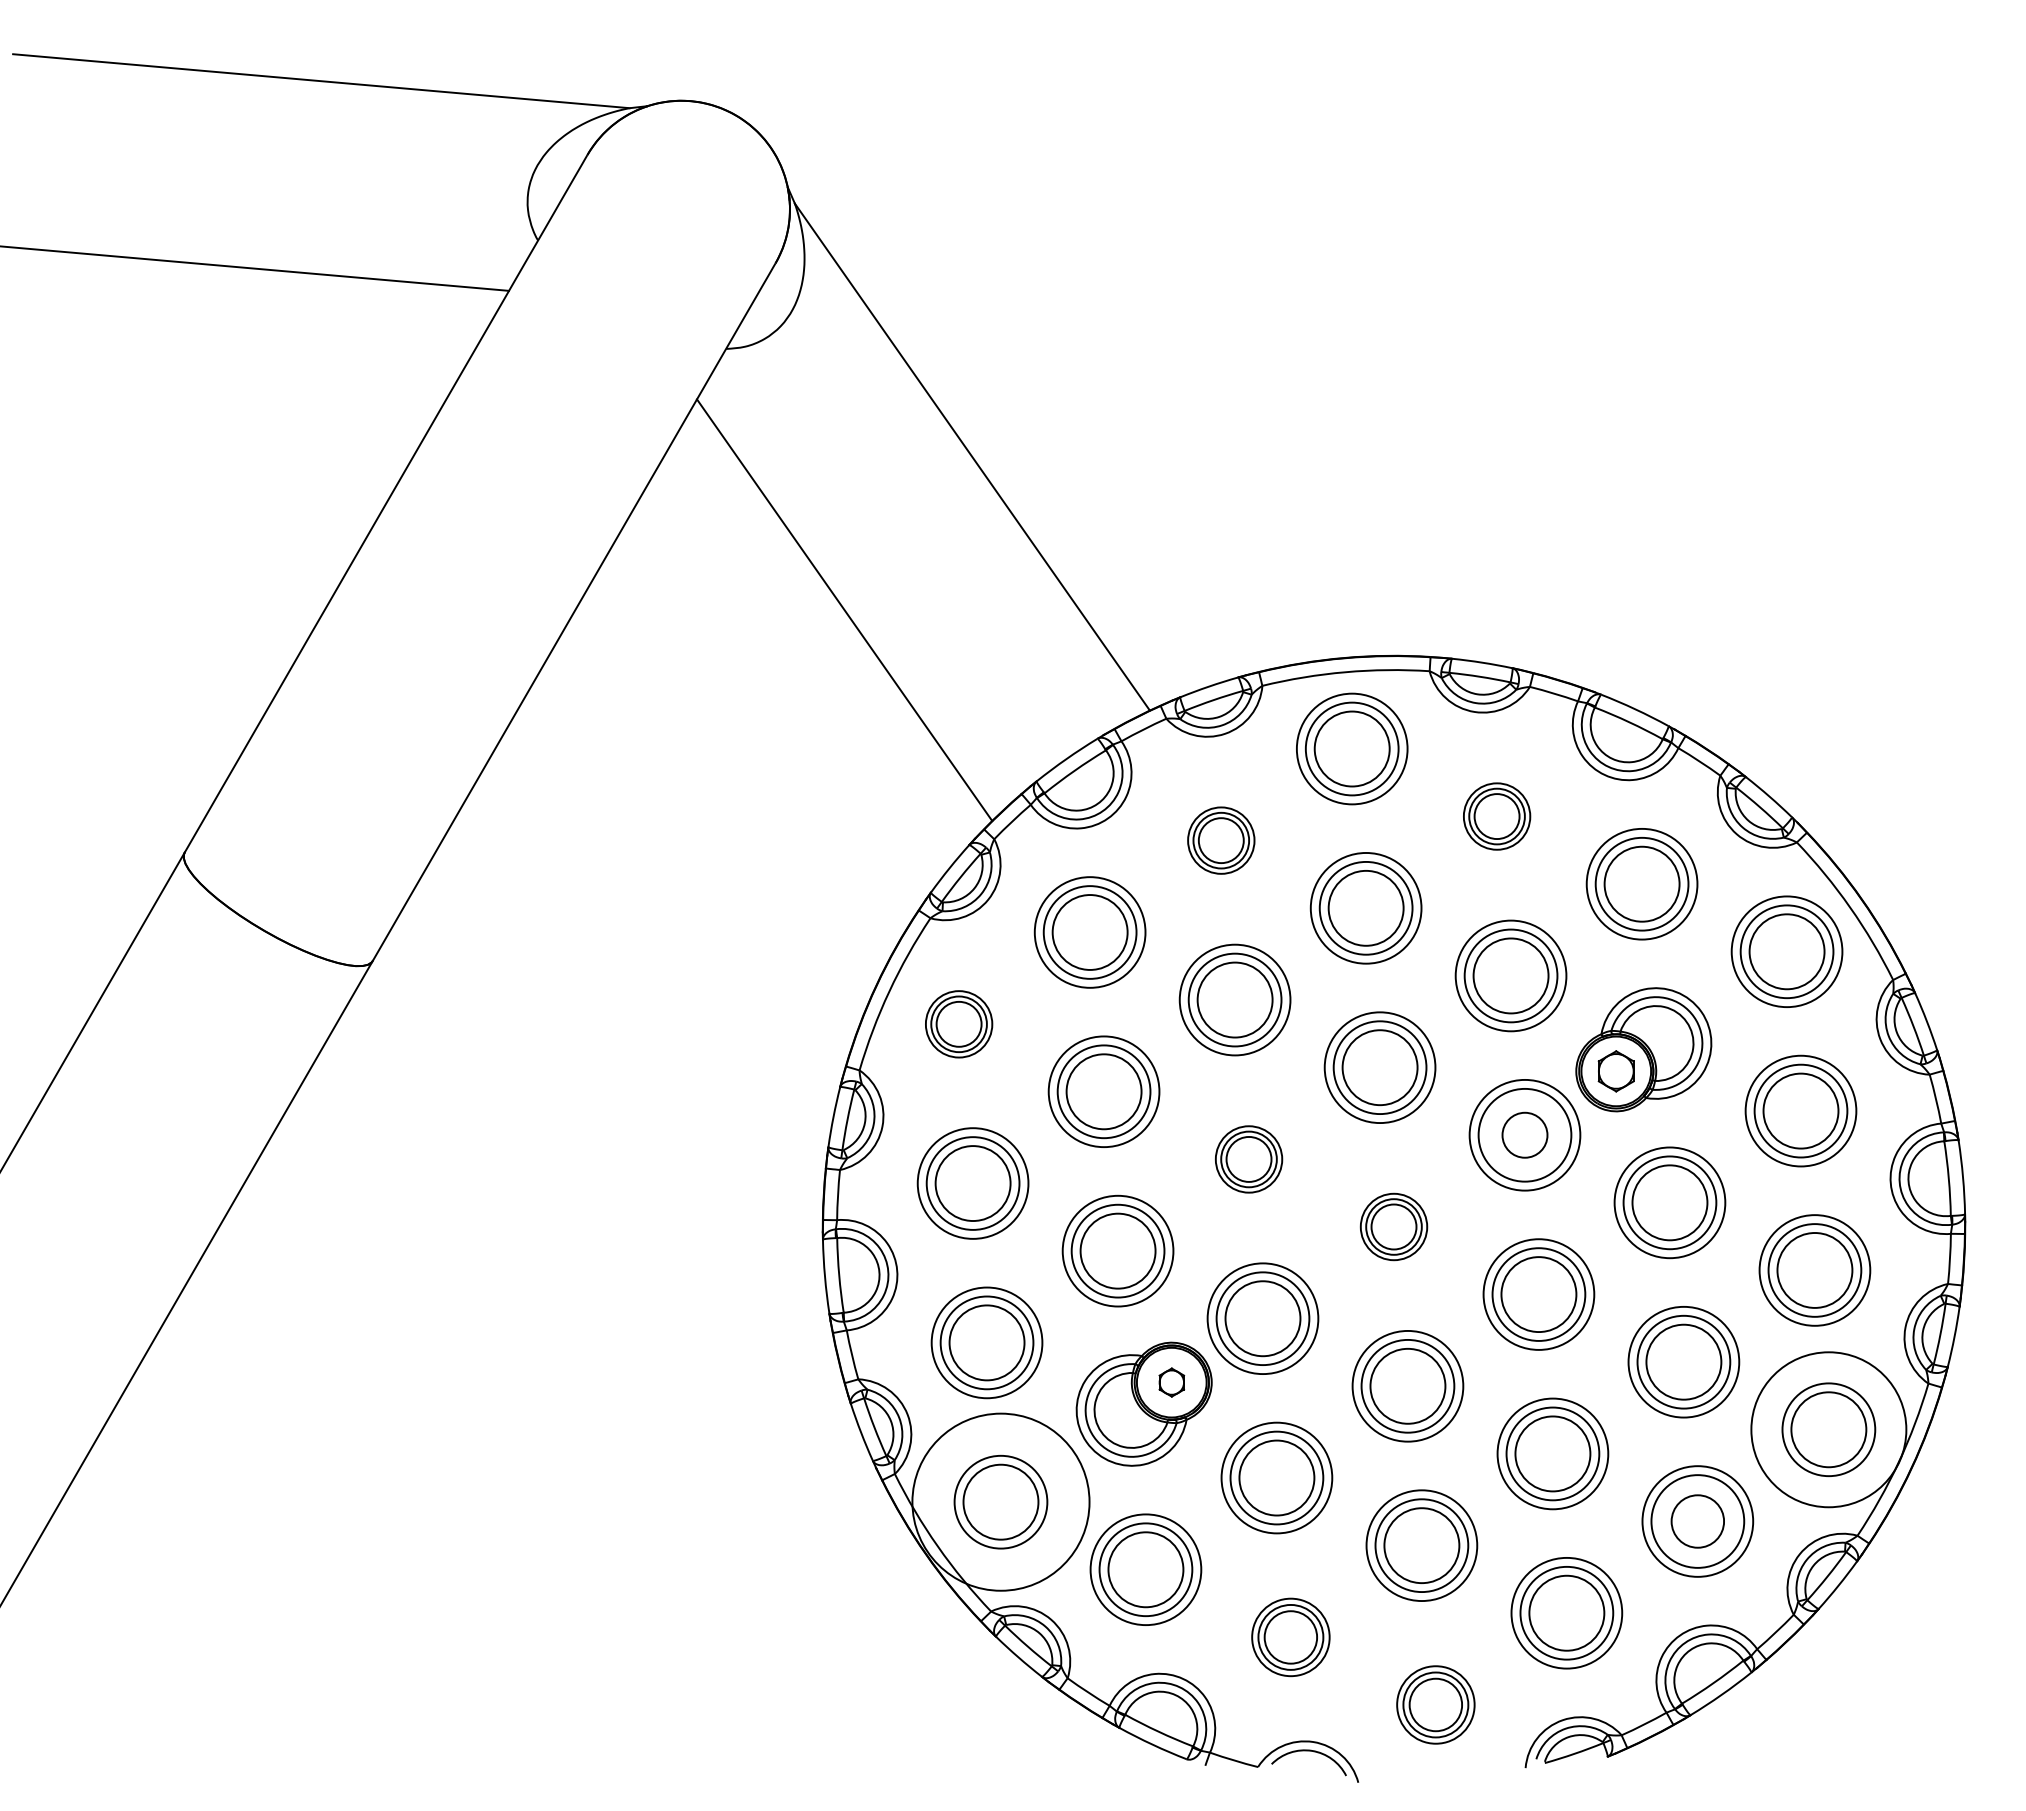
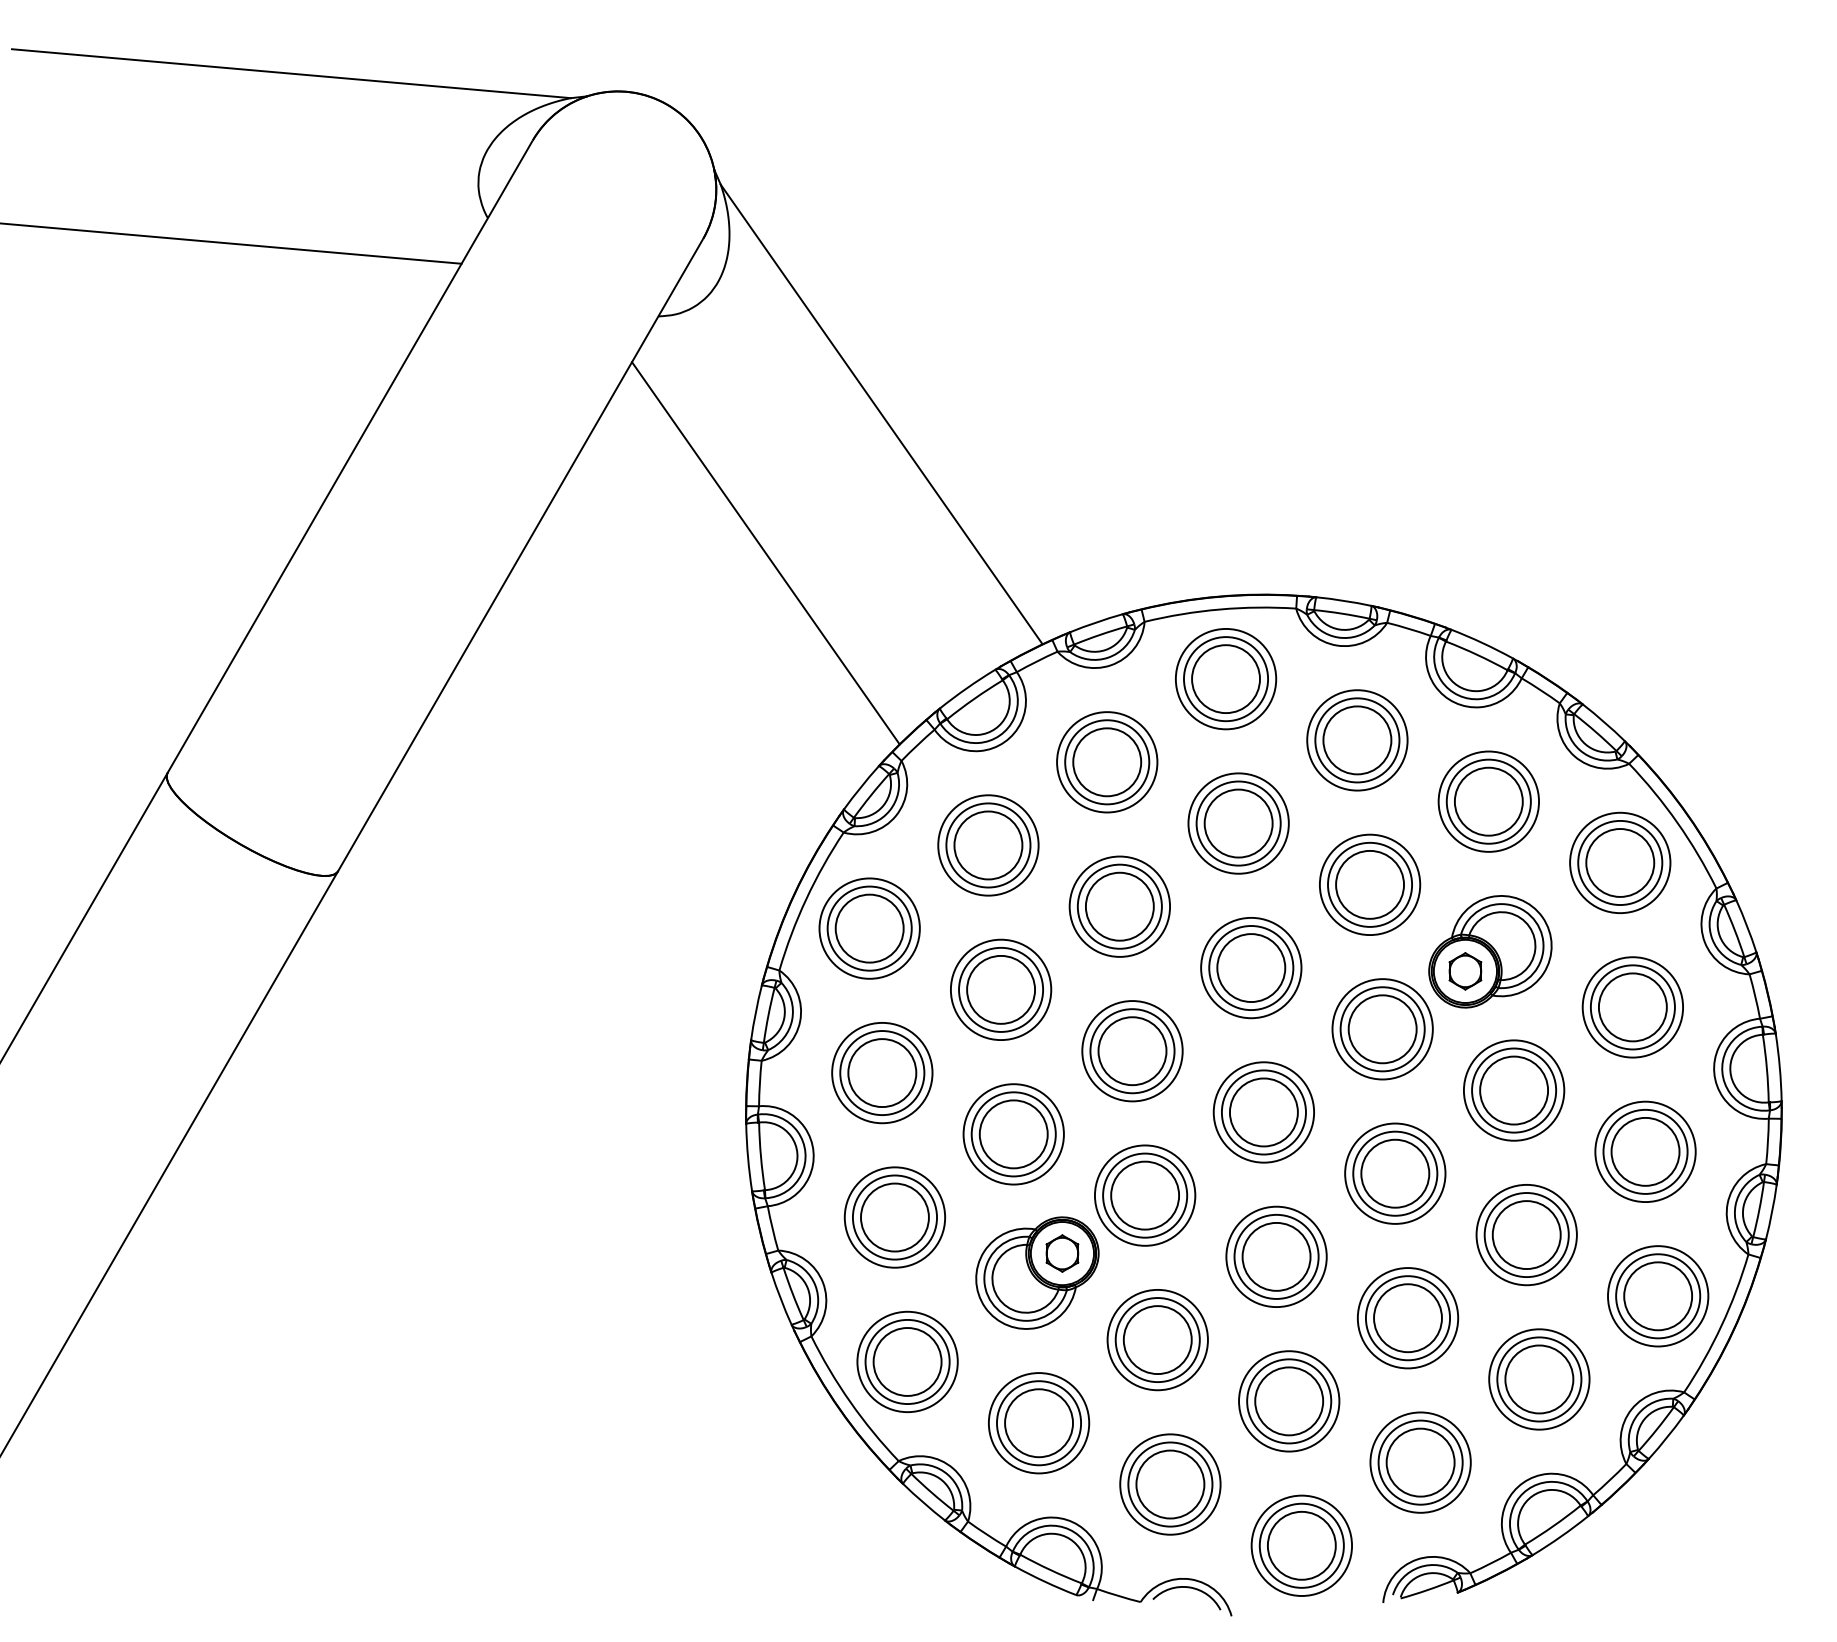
part: (1496, 816) -> (1356, 740), size x1.67
part: (1221, 840) -> (1107, 762), size x1.67
part: (958, 1024) -> (869, 928), size x1.67
circle: (1524, 1134) -> (1382, 1028), size x1.67
part: (1248, 1159) -> (1132, 1051), size x1.67
part: (1393, 1226) -> (1263, 1112), size x1.67
part: (1171, 1382) -> (1062, 1253), size x1.43
circle: (1828, 1429) -> (1657, 1296), size x0.71
circle: (1000, 1501) -> (907, 1361), size x0.62
circle: (1697, 1521) -> (1539, 1379), size x1.43
part: (1290, 1637) -> (1170, 1484), size x1.43
part: (1435, 1704) -> (1301, 1545), size x1.43

